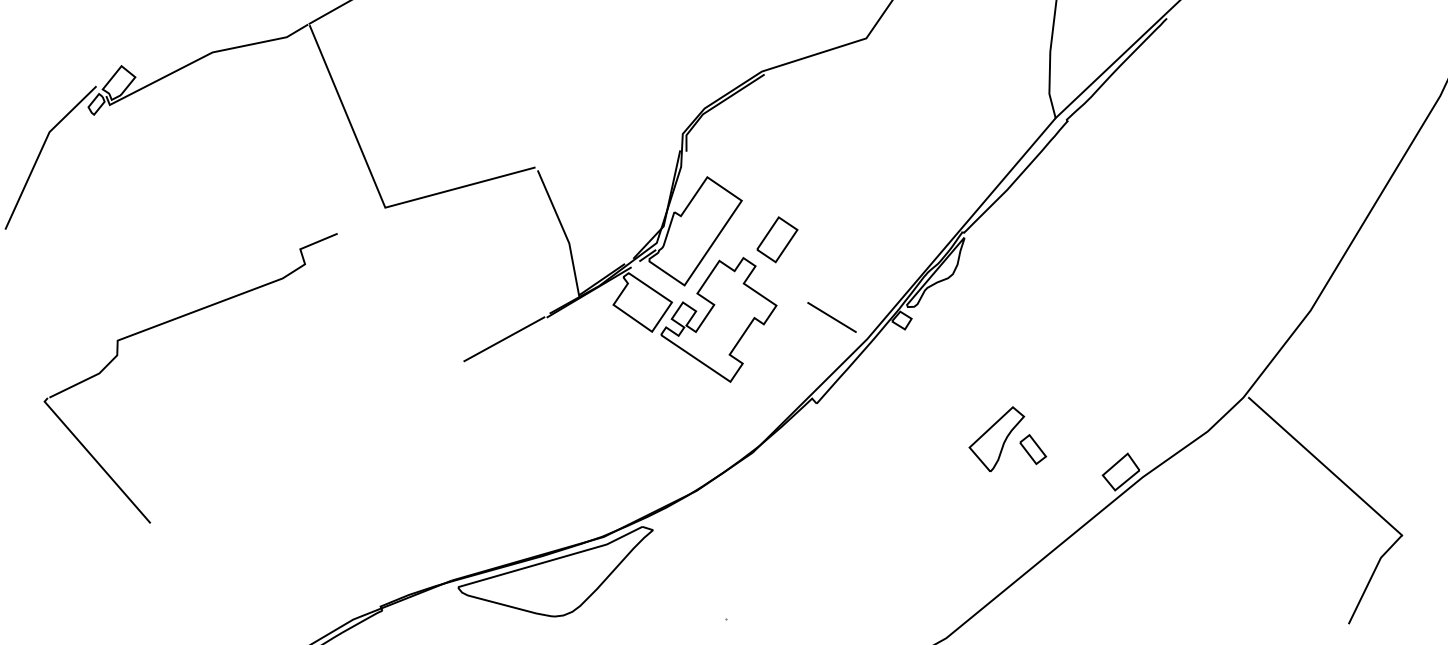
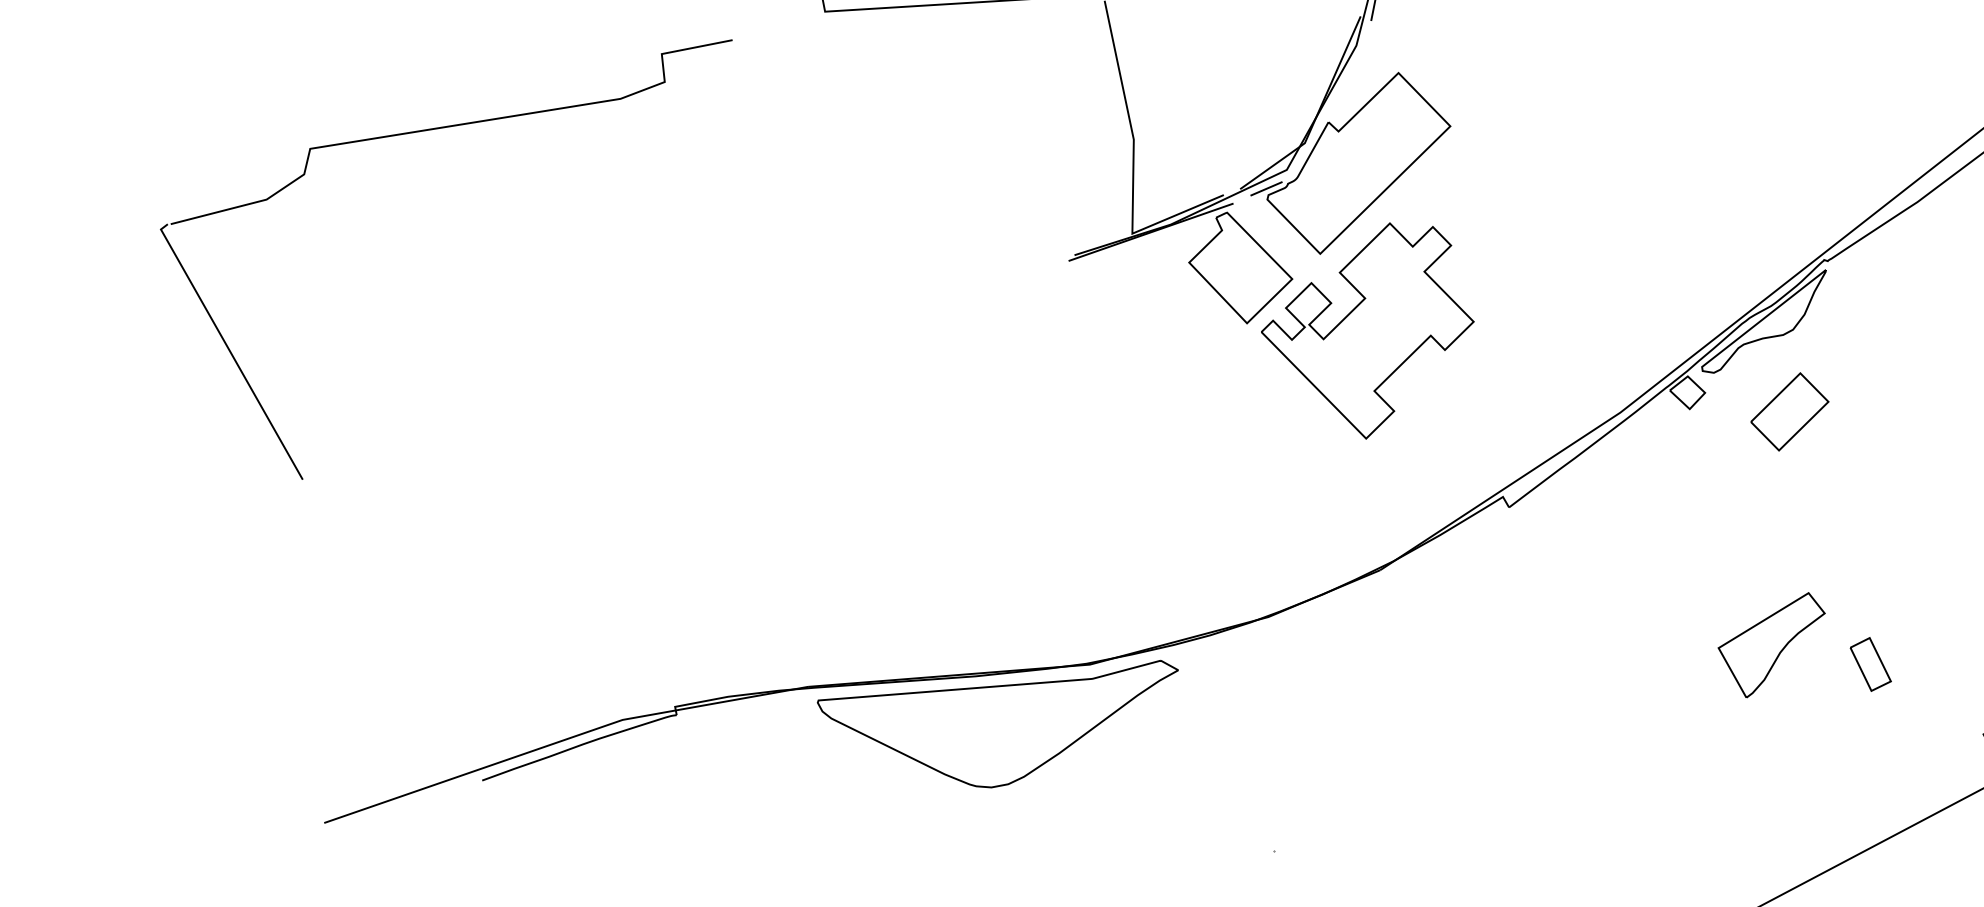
part: (777, 239) -> (1790, 411), moved
line: (831, 317) -> (1565, 362), removed
line: (504, 339) -> (986, 284), removed
part: (996, 439) -> (1768, 643), moved

